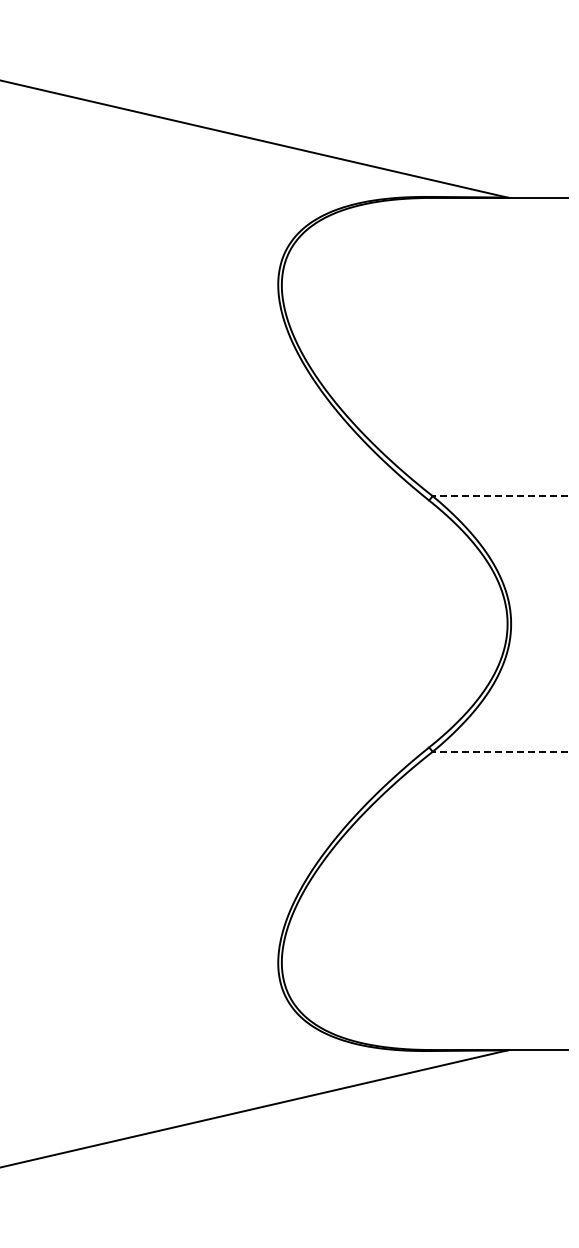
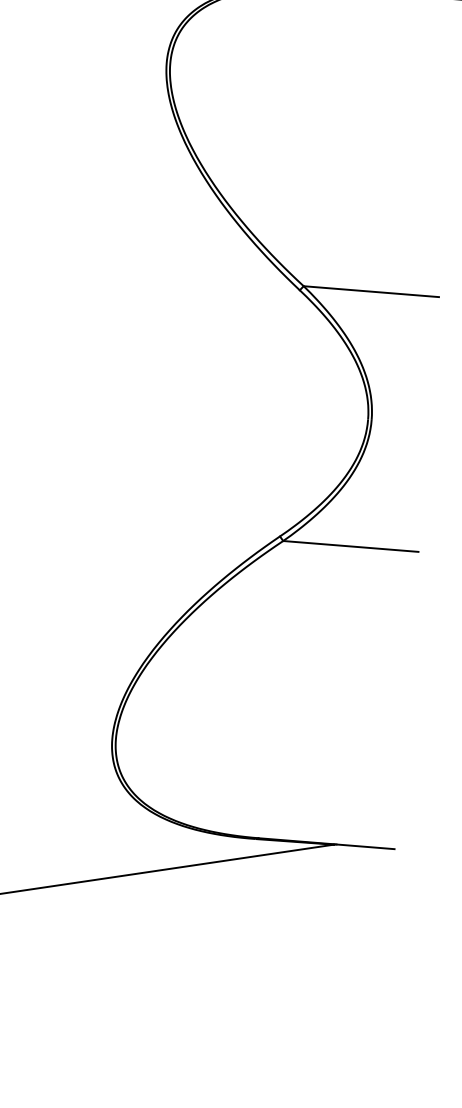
line: (500, 496) -> (371, 291), dashed -> solid
line: (500, 751) -> (350, 546), dashed -> solid

